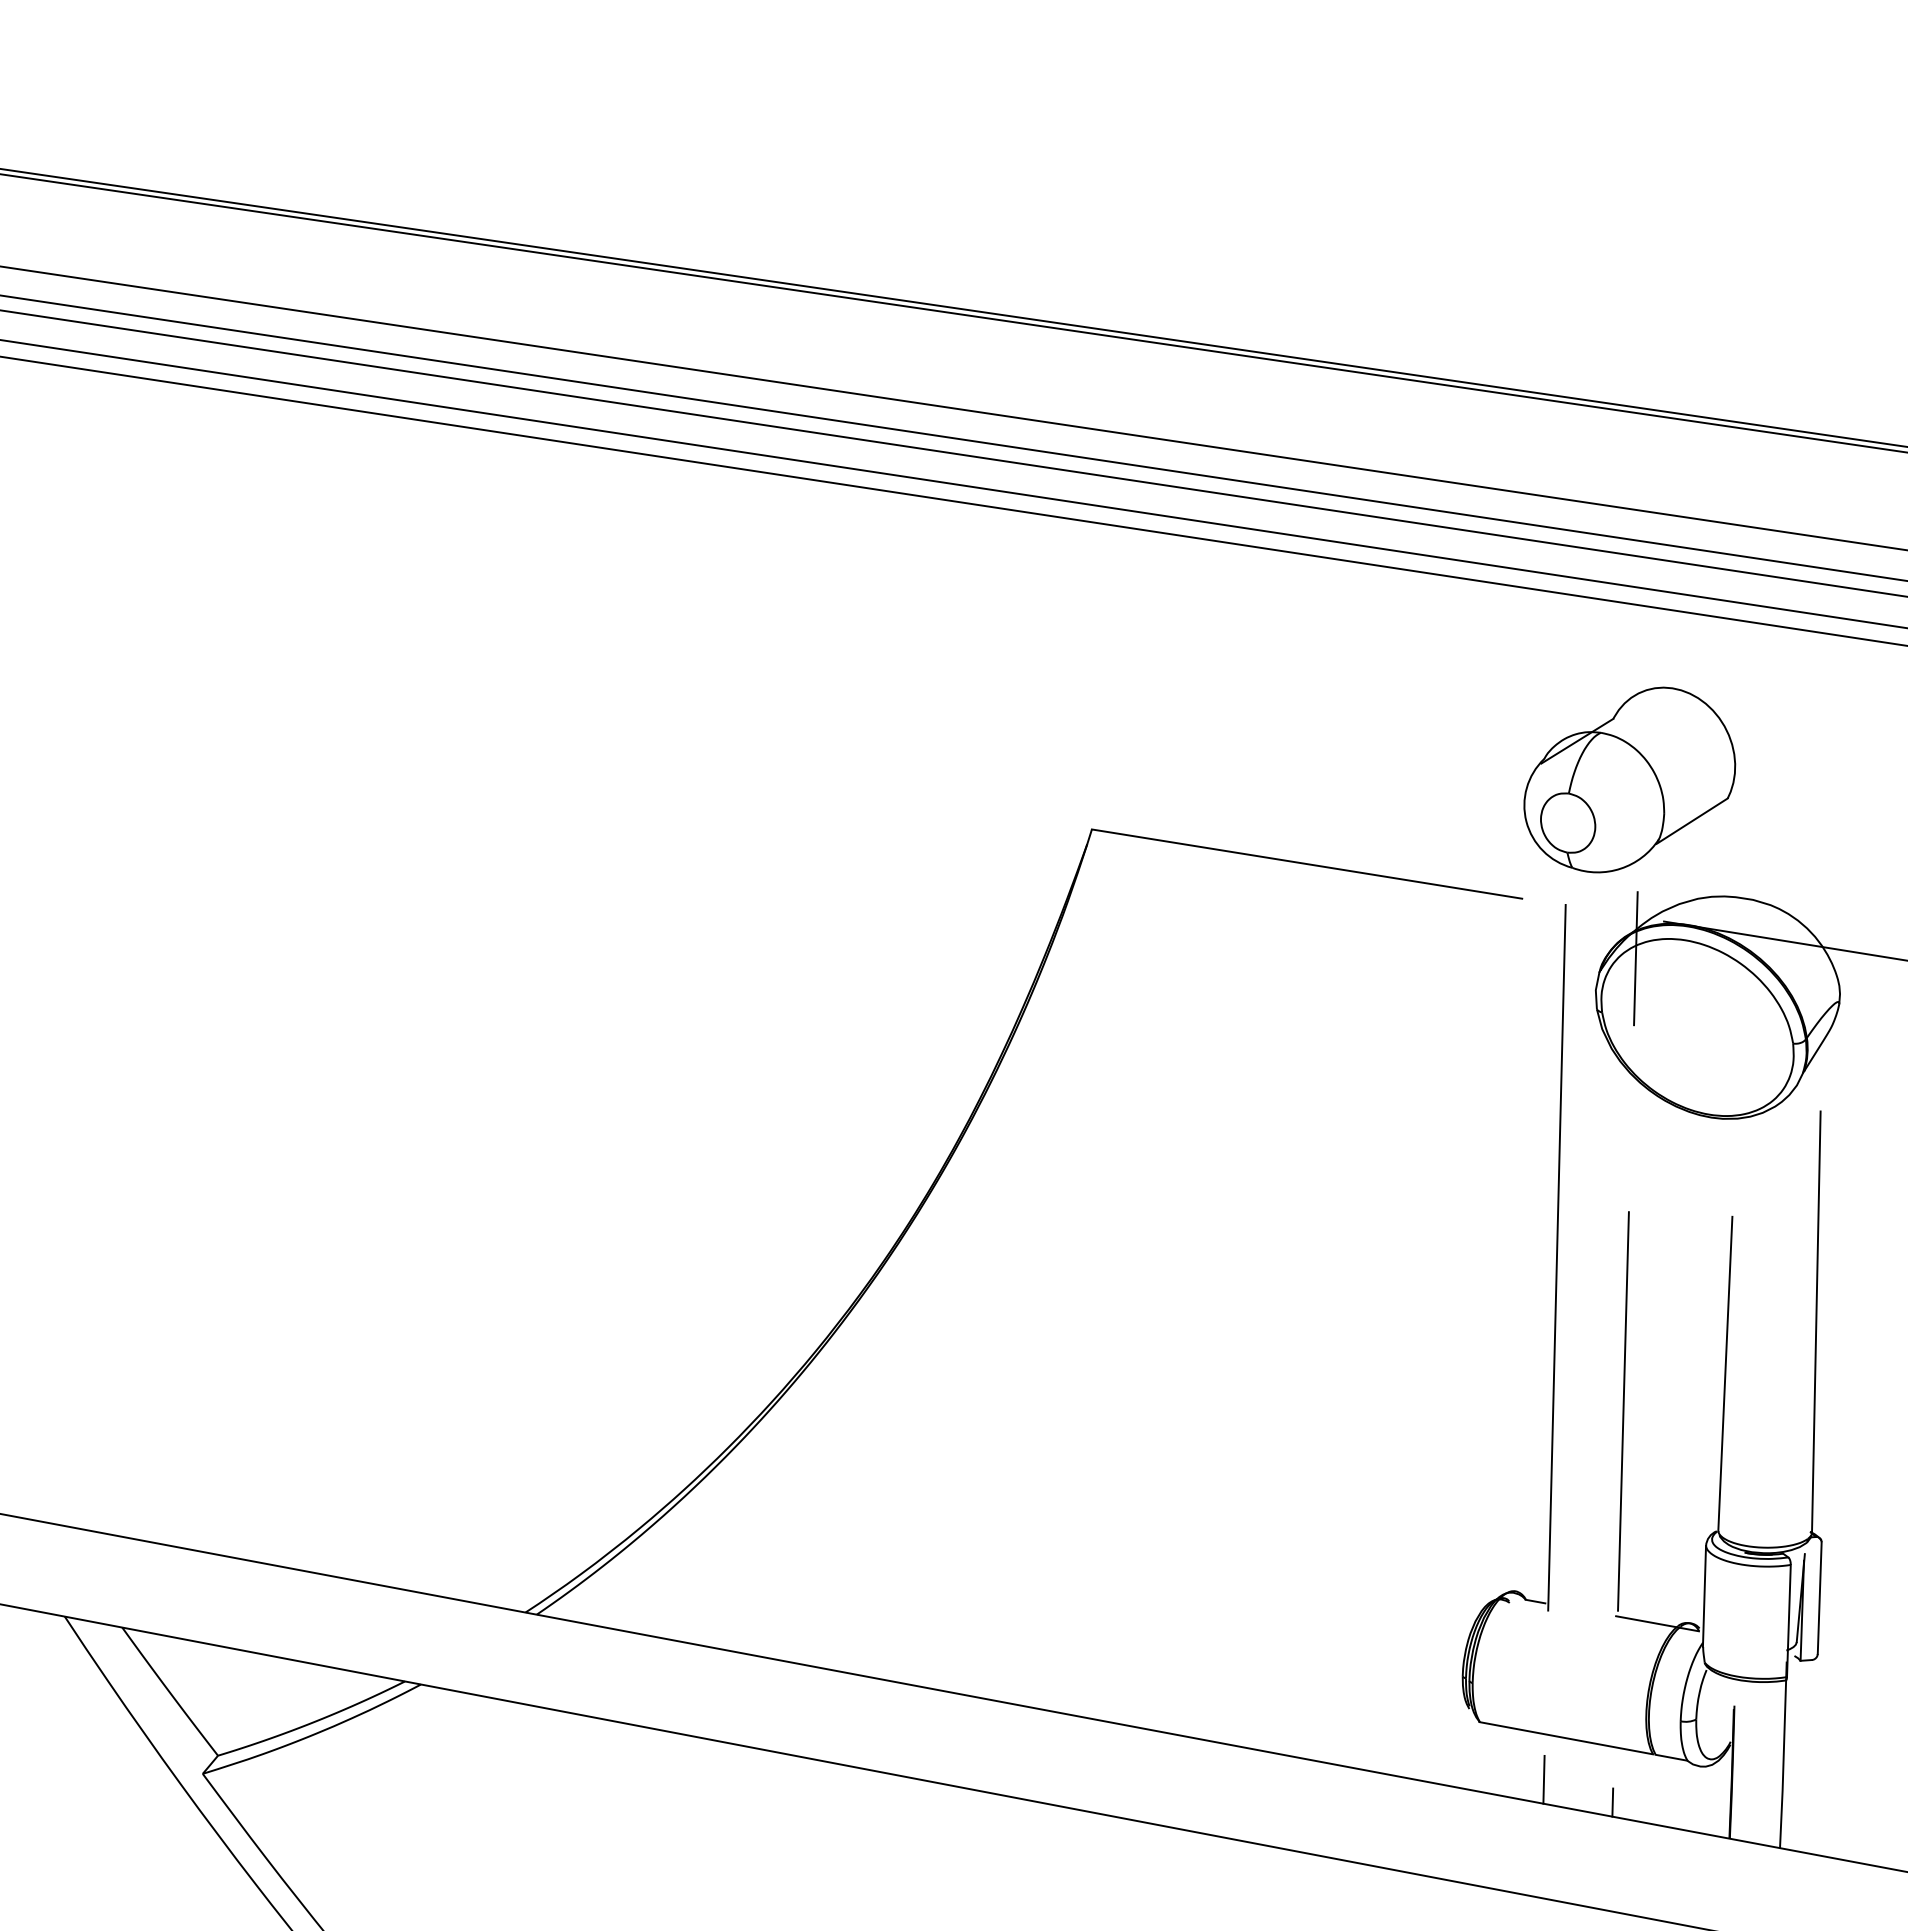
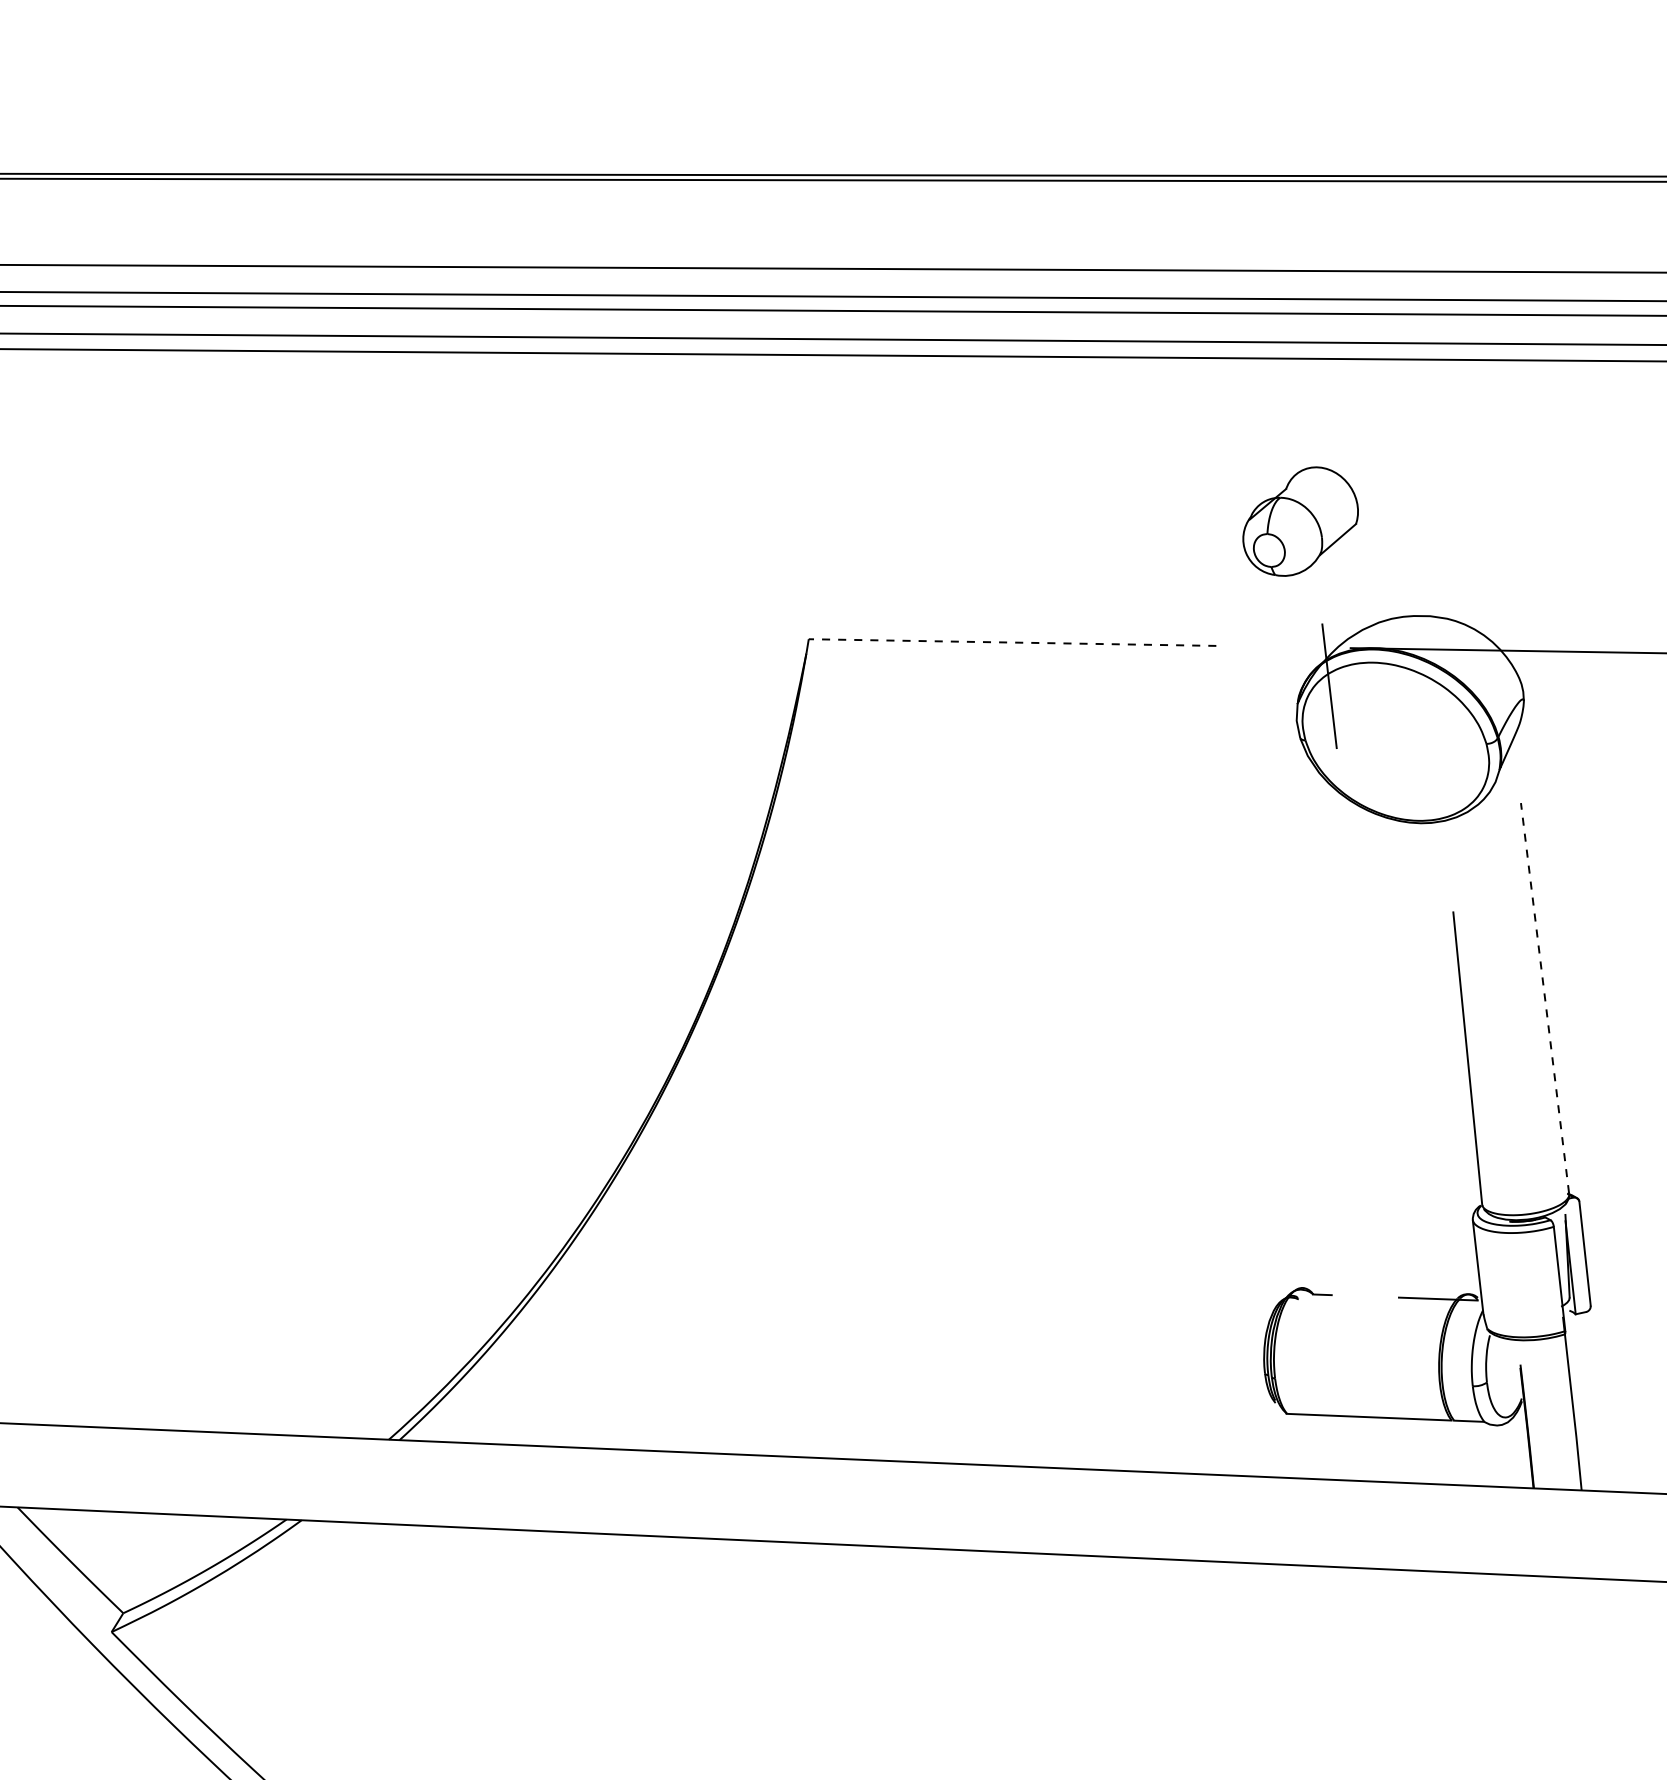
part: (1629, 779) -> (1299, 521), size x0.6
line: (1307, 864) -> (1013, 642), solid -> dashed
line: (1556, 1257) -> (1295, 973), removed
line: (1816, 1321) -> (1545, 998), solid -> dashed
line: (1623, 1411) -> (1378, 1107), removed
line: (1543, 1779) -> (1353, 1458), removed
line: (1612, 1802) -> (1420, 1470), removed

